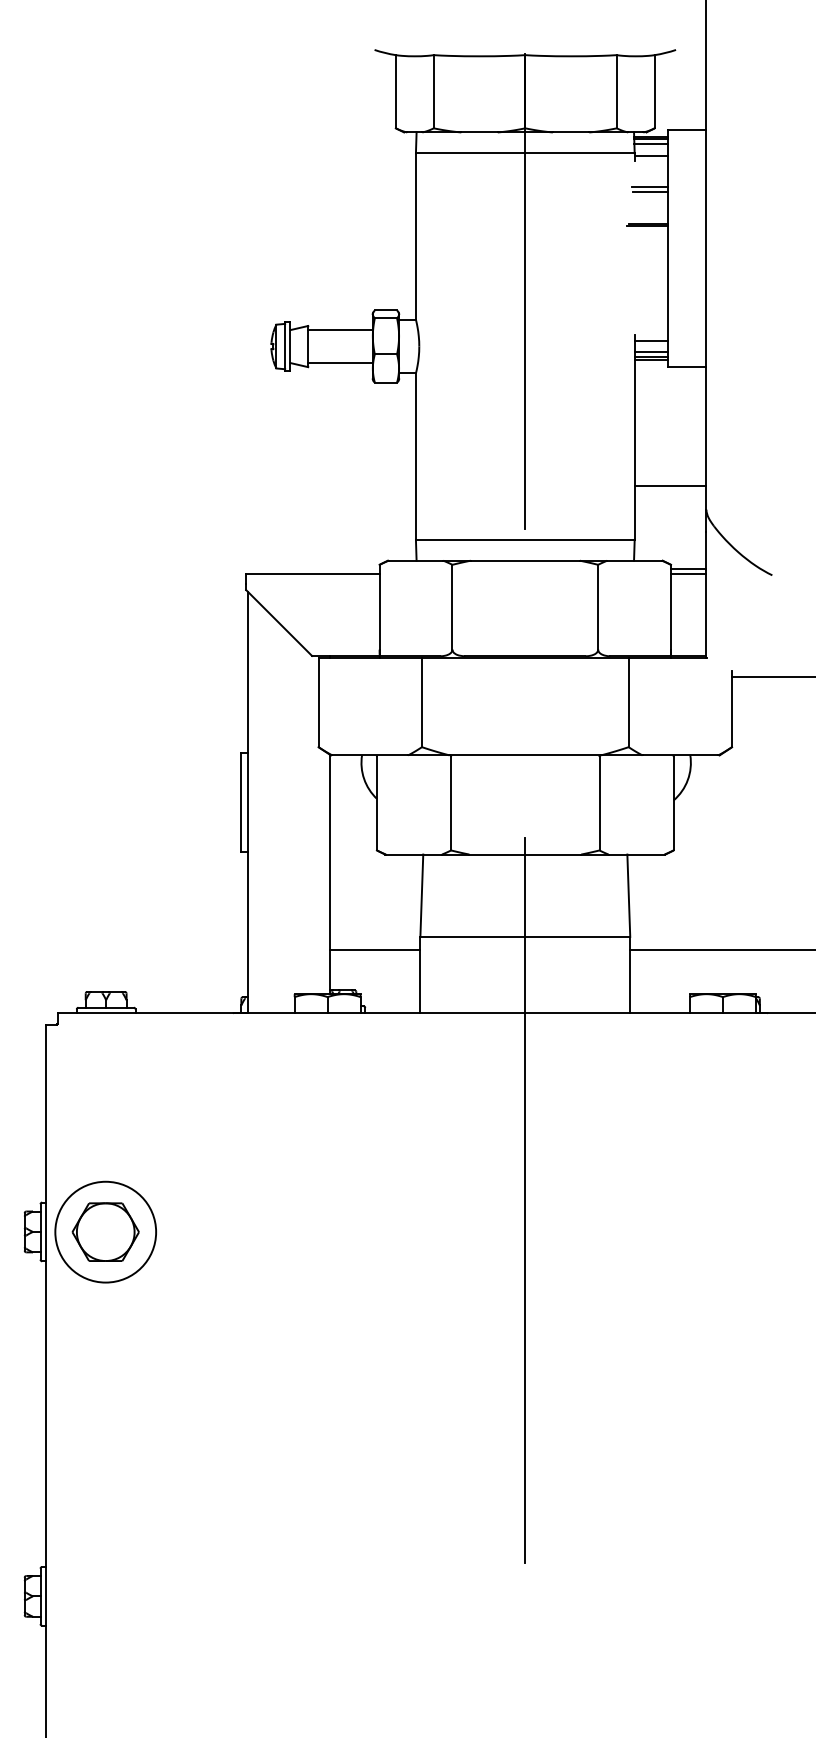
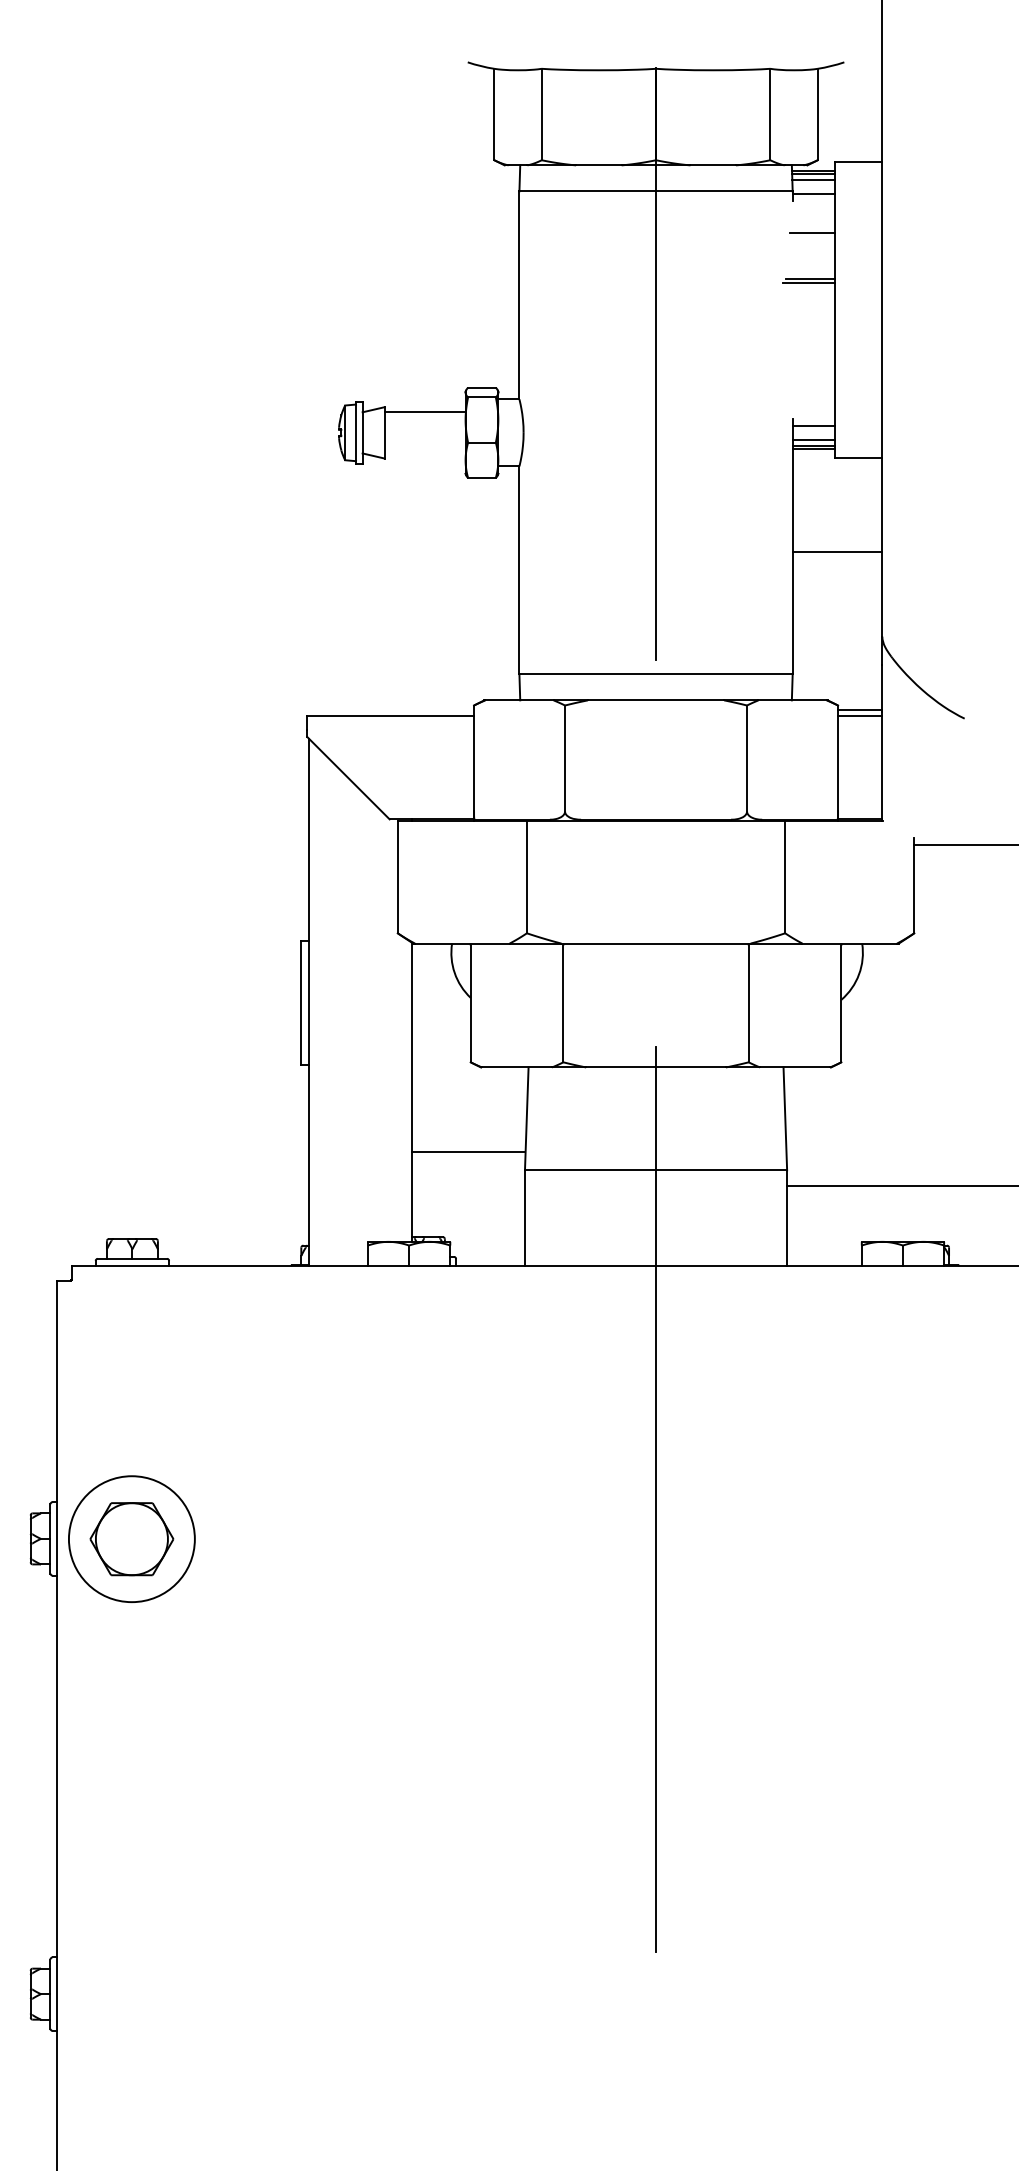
line: (649, 192) -> (811, 240), removed
line: (339, 363) -> (424, 453), removed
line: (670, 486) -> (837, 551), moved
line: (375, 949) -> (468, 1152), moved

